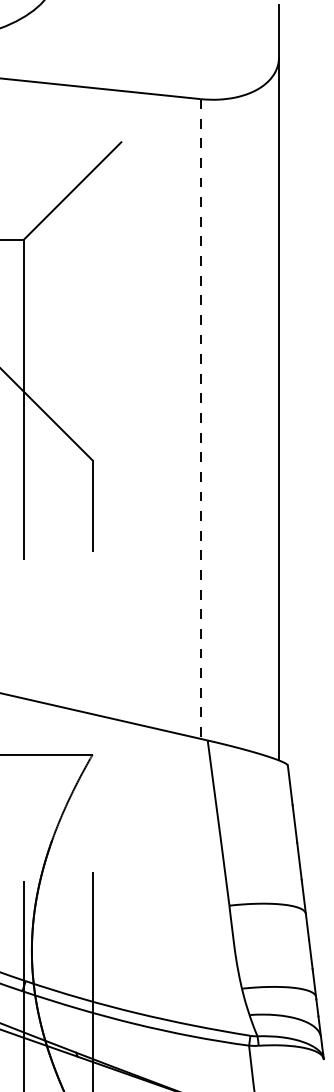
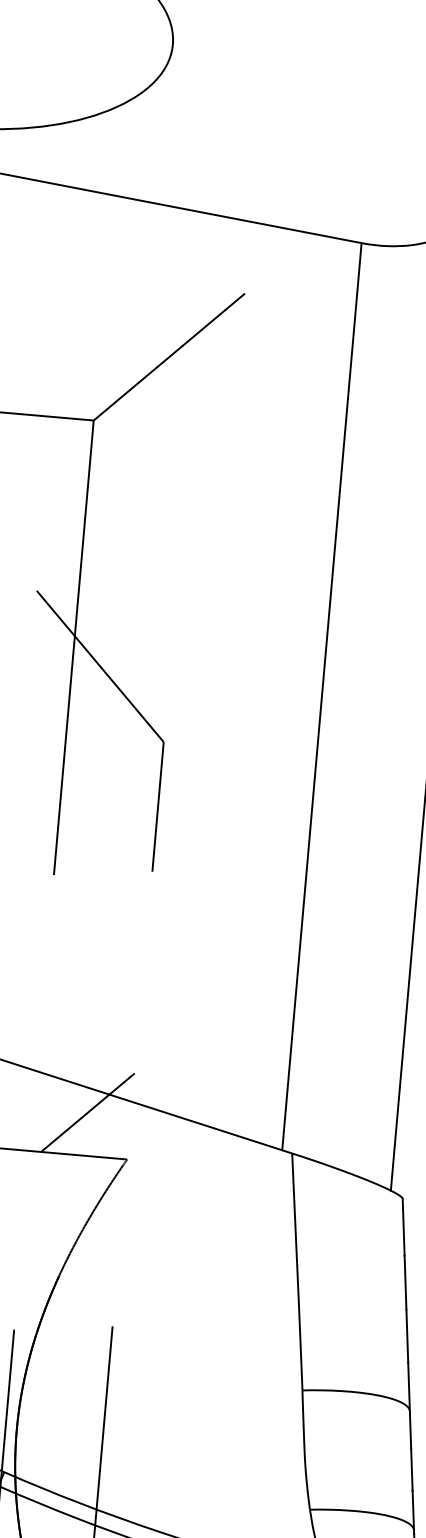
line: (200, 418) -> (321, 695), dashed -> solid
line: (61, 724) -> (86, 1112), added

